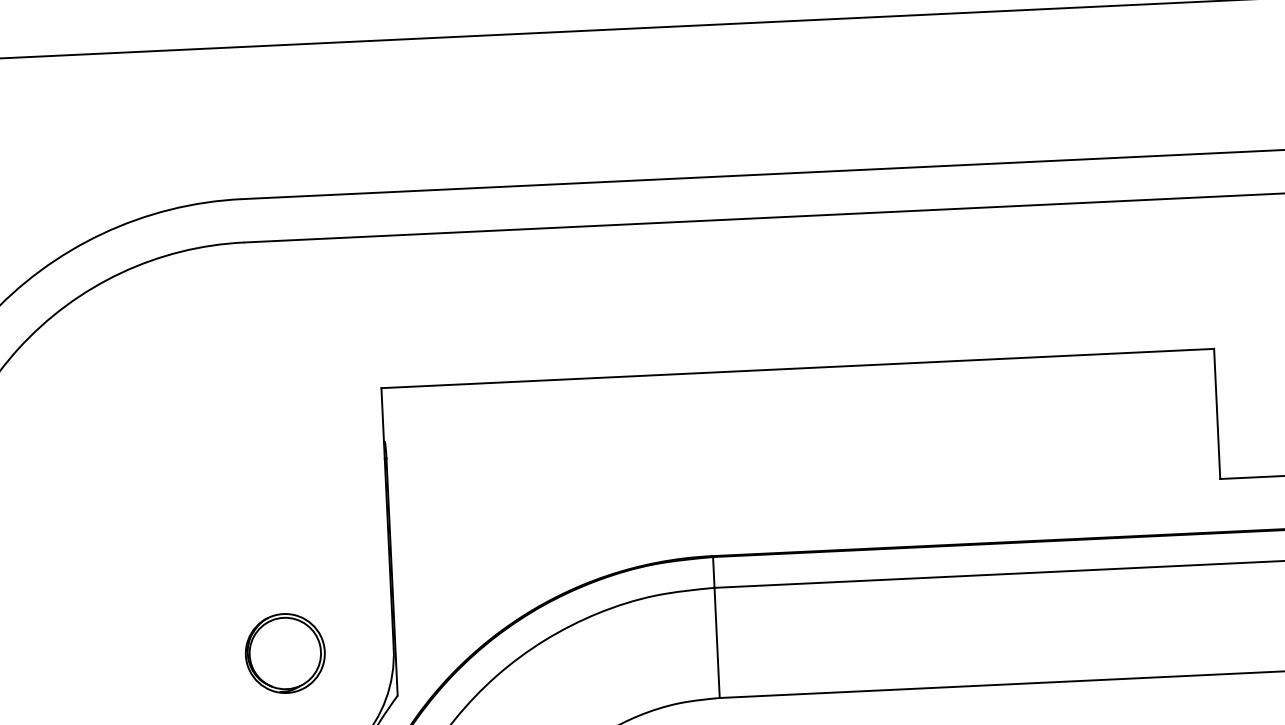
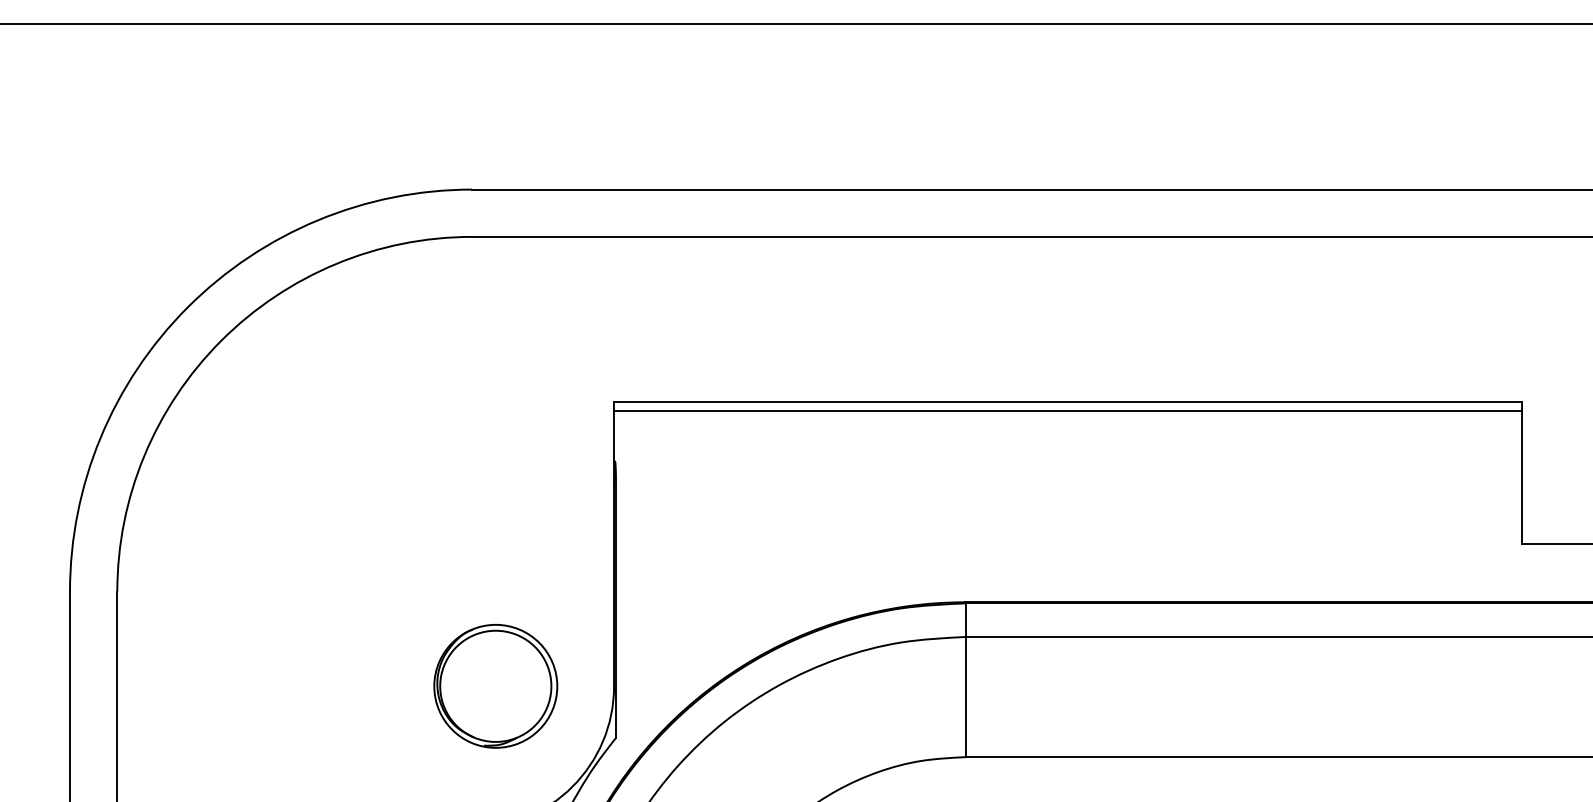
line: (798, 375) -> (1068, 410), added
part: (285, 653) -> (495, 686), size x1.43

